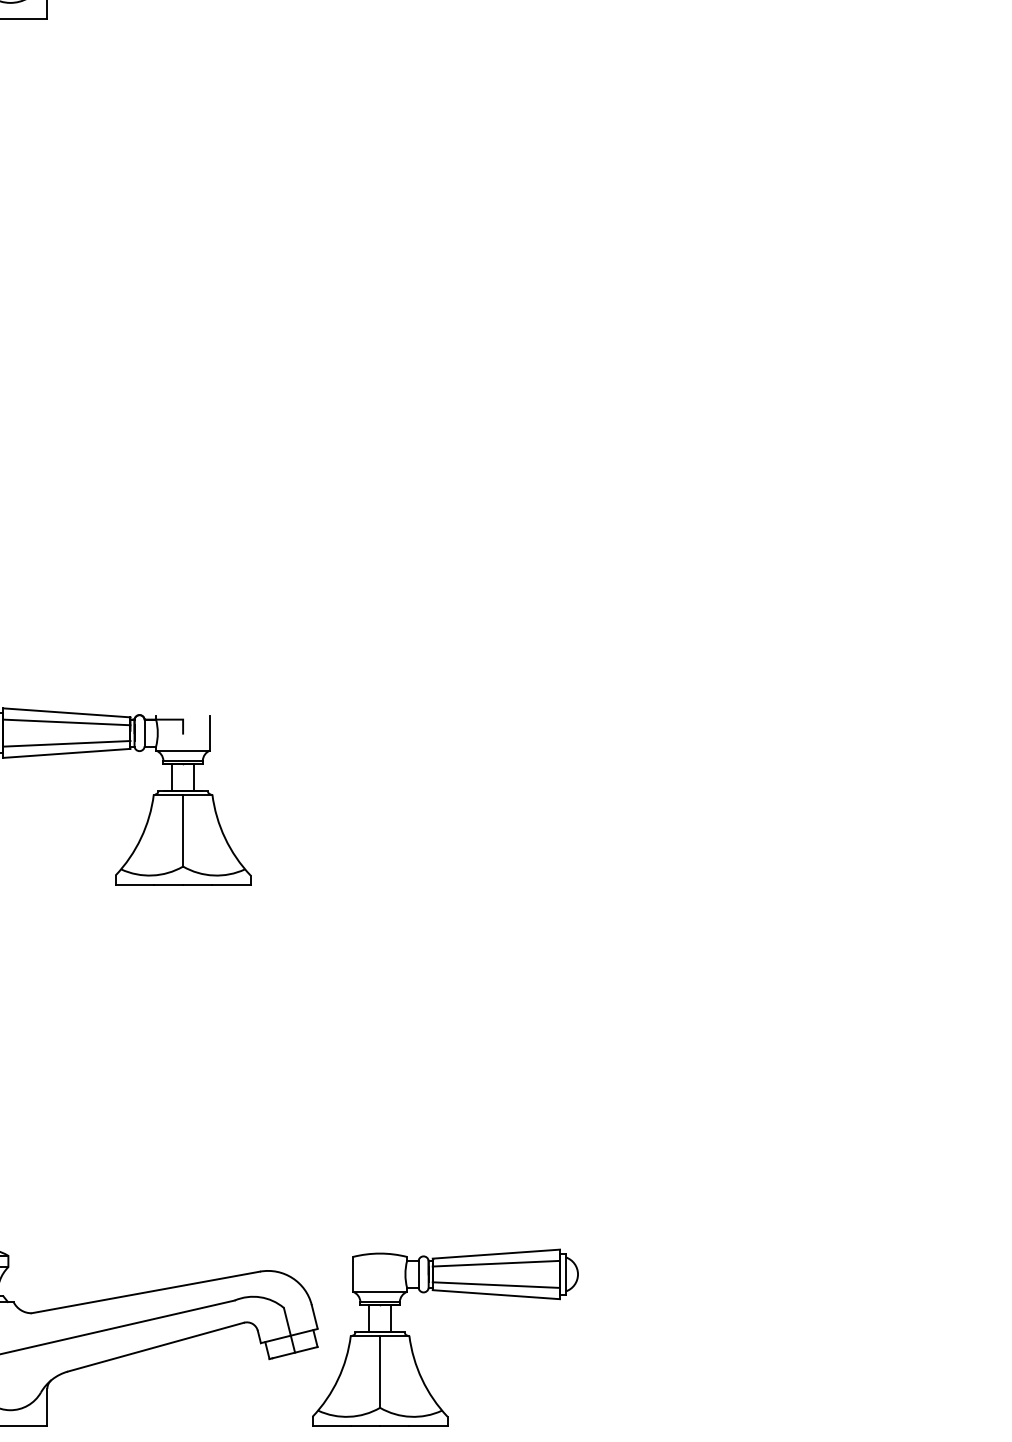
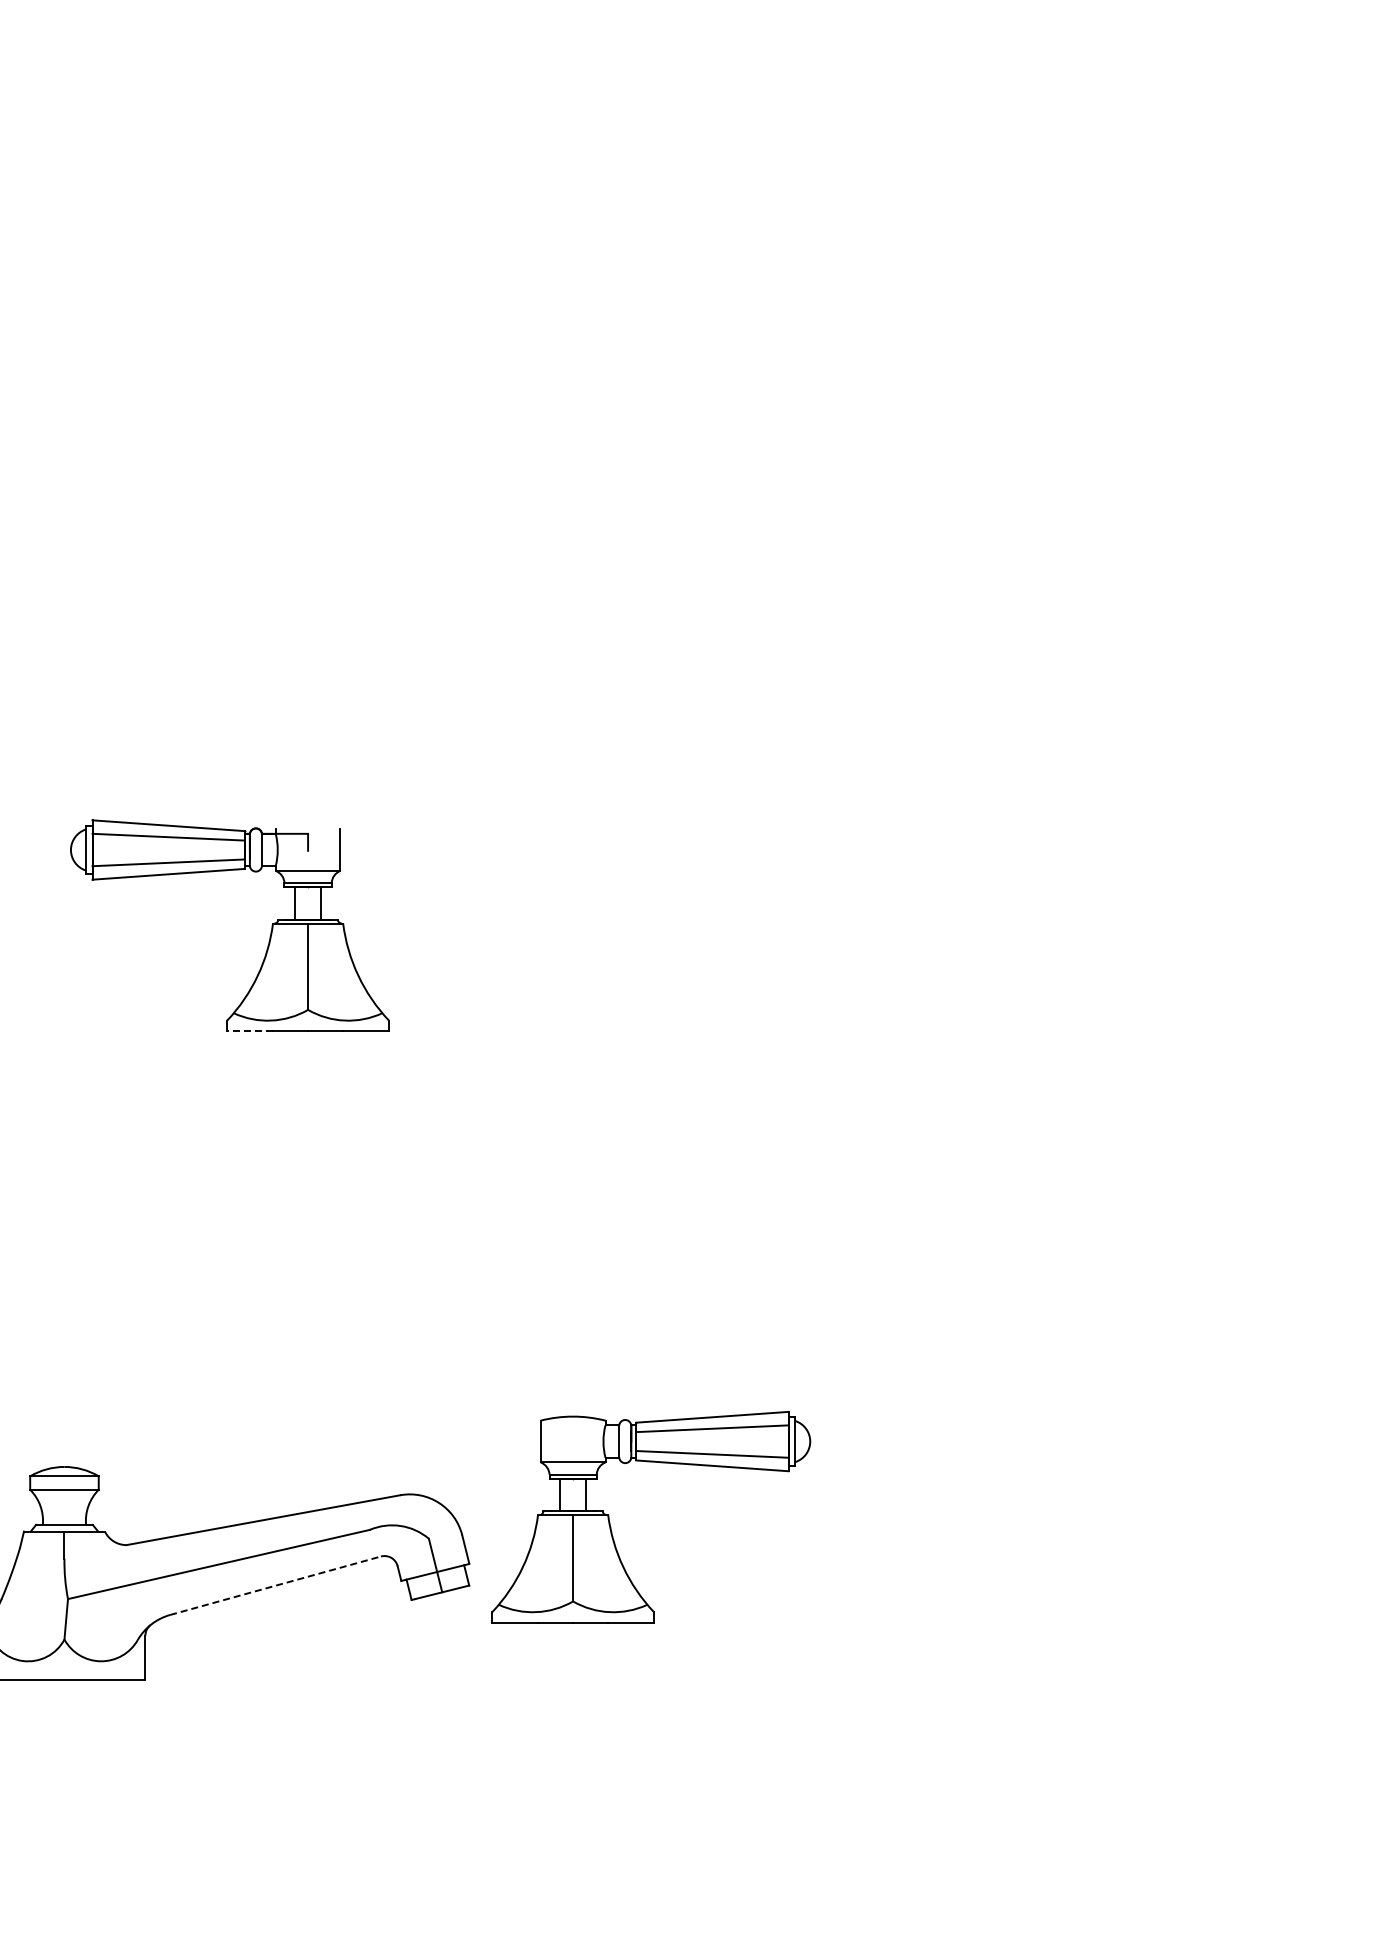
line: (135, 884) -> (250, 1031), solid -> dashed
line: (156, 1346) -> (276, 1585), solid -> dashed
part: (412, 1346) -> (611, 1527), moved

